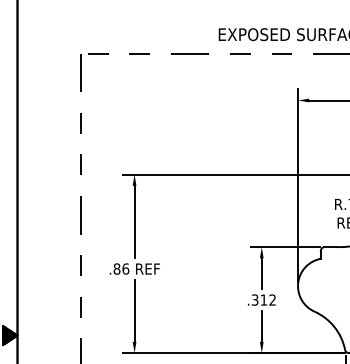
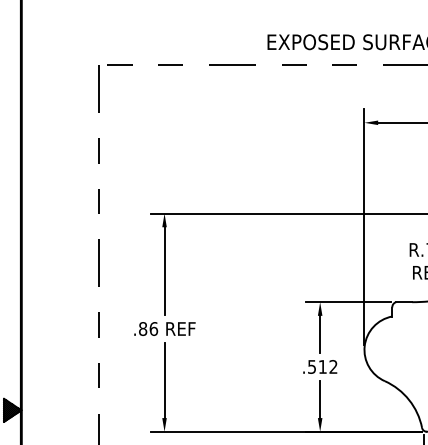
text: (255, 299) -> (312, 366), .312 -> .512

